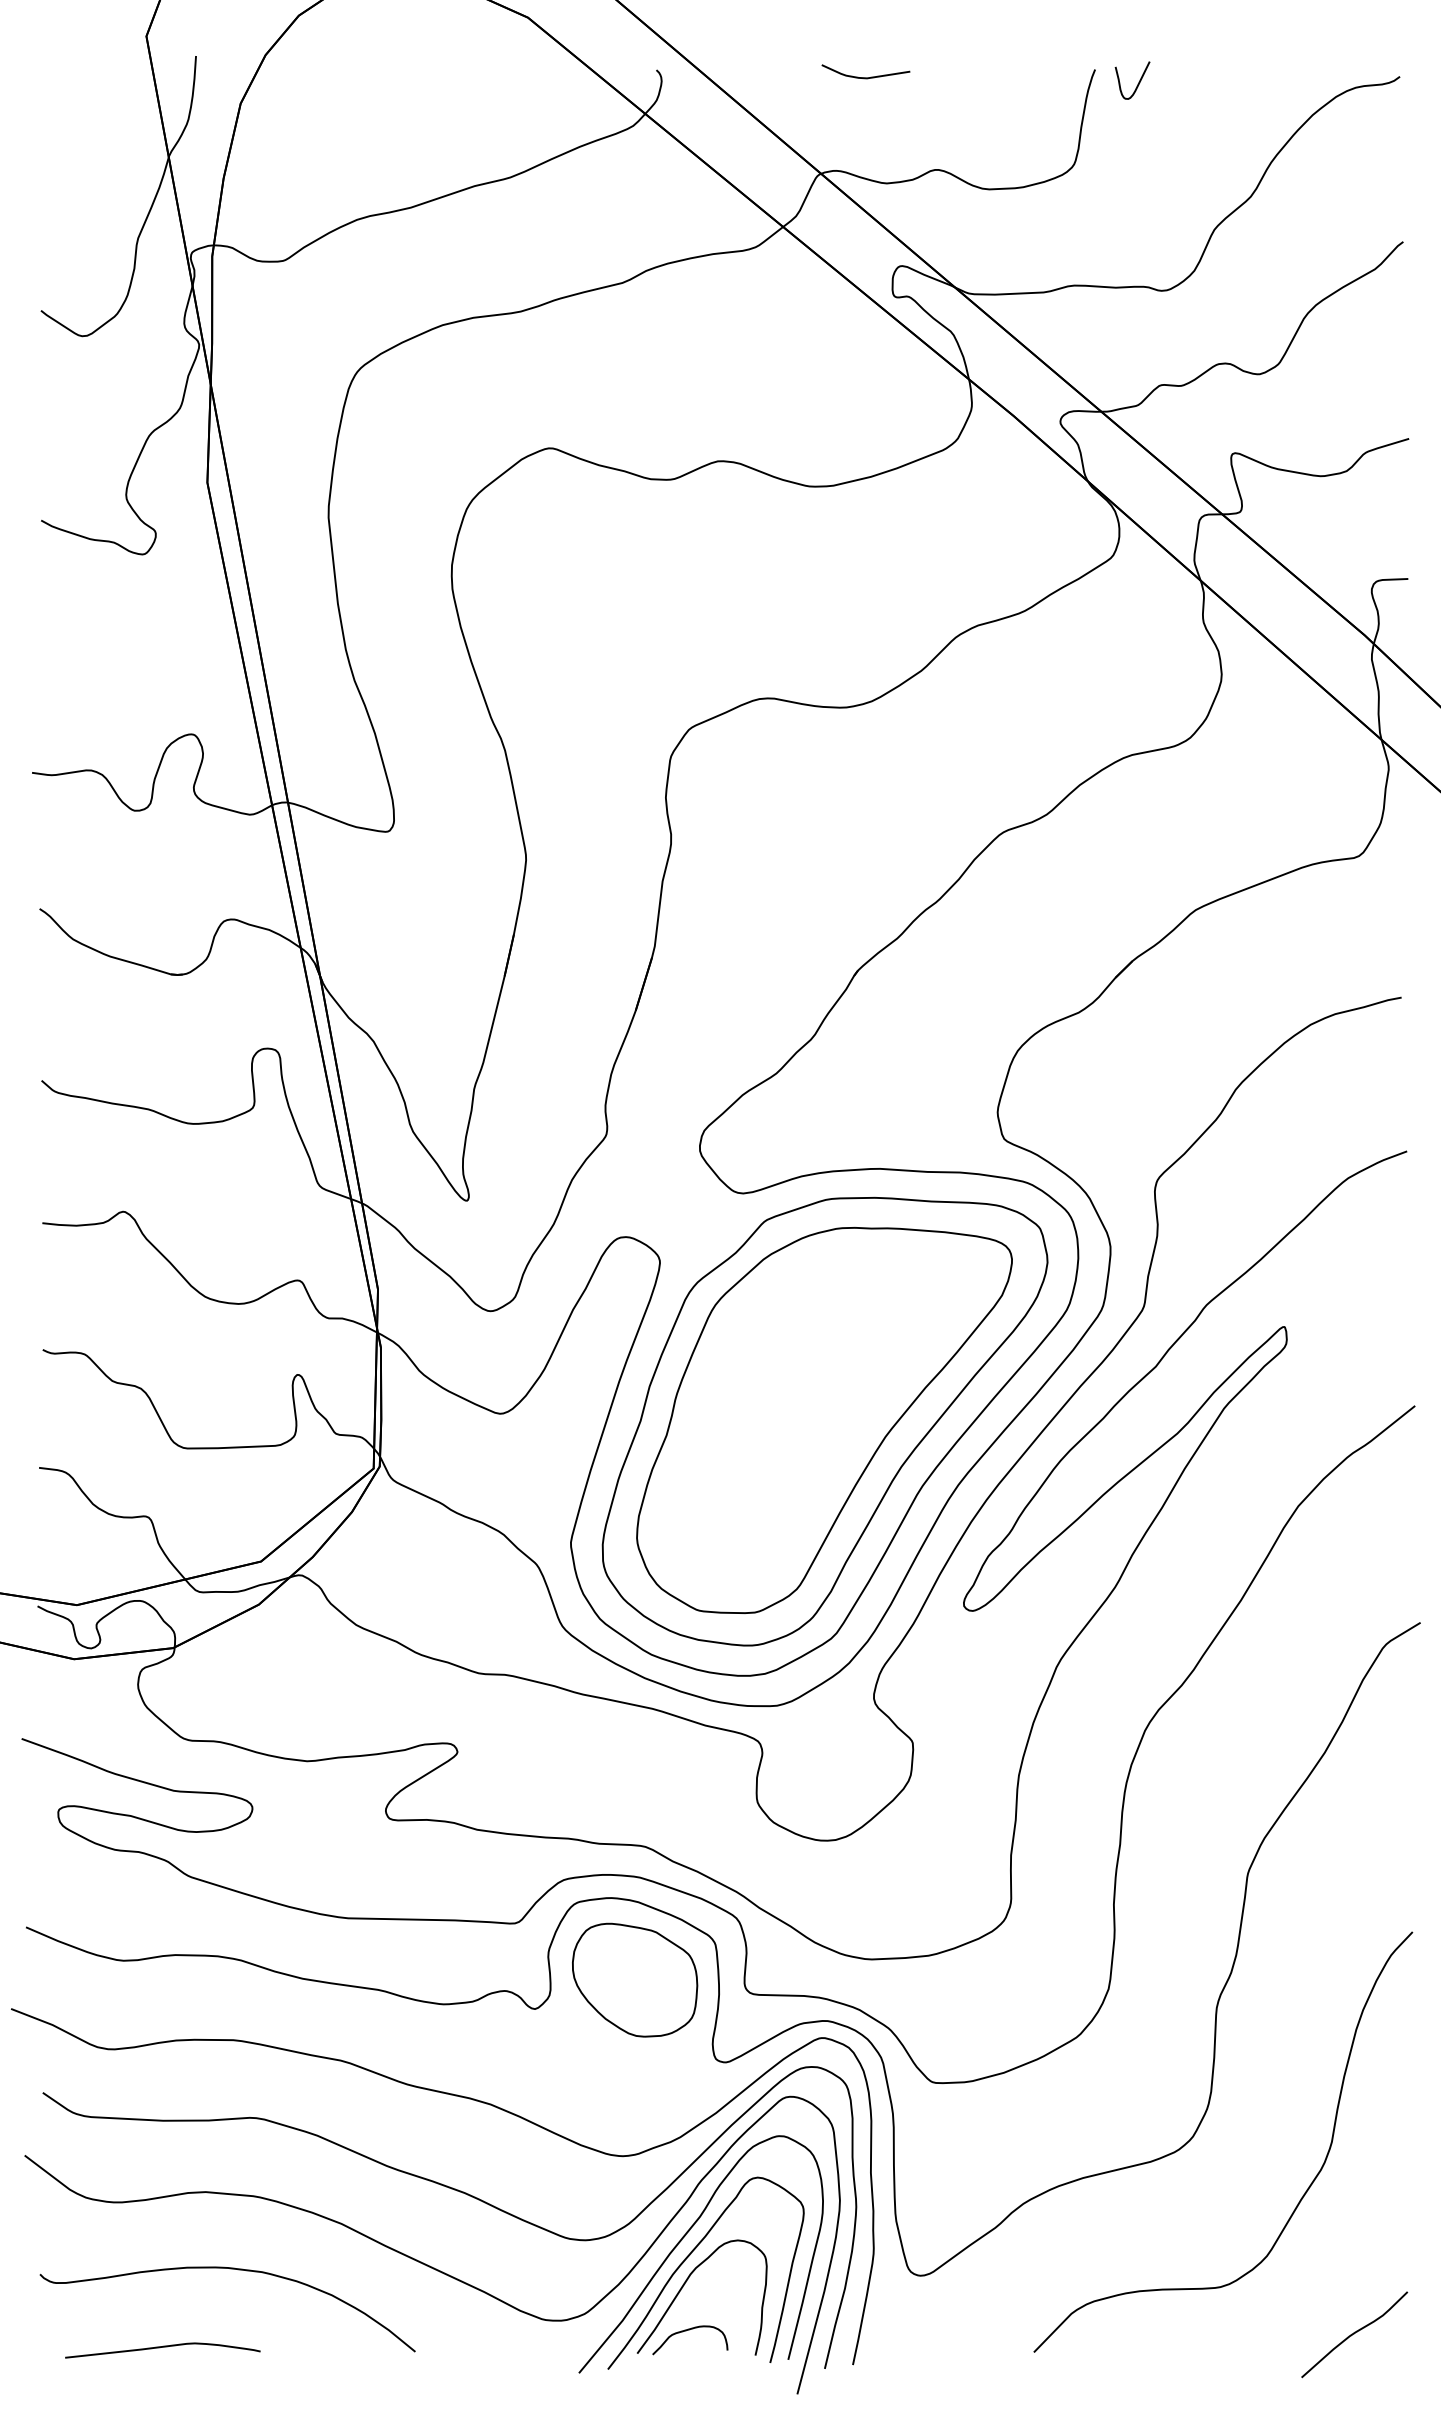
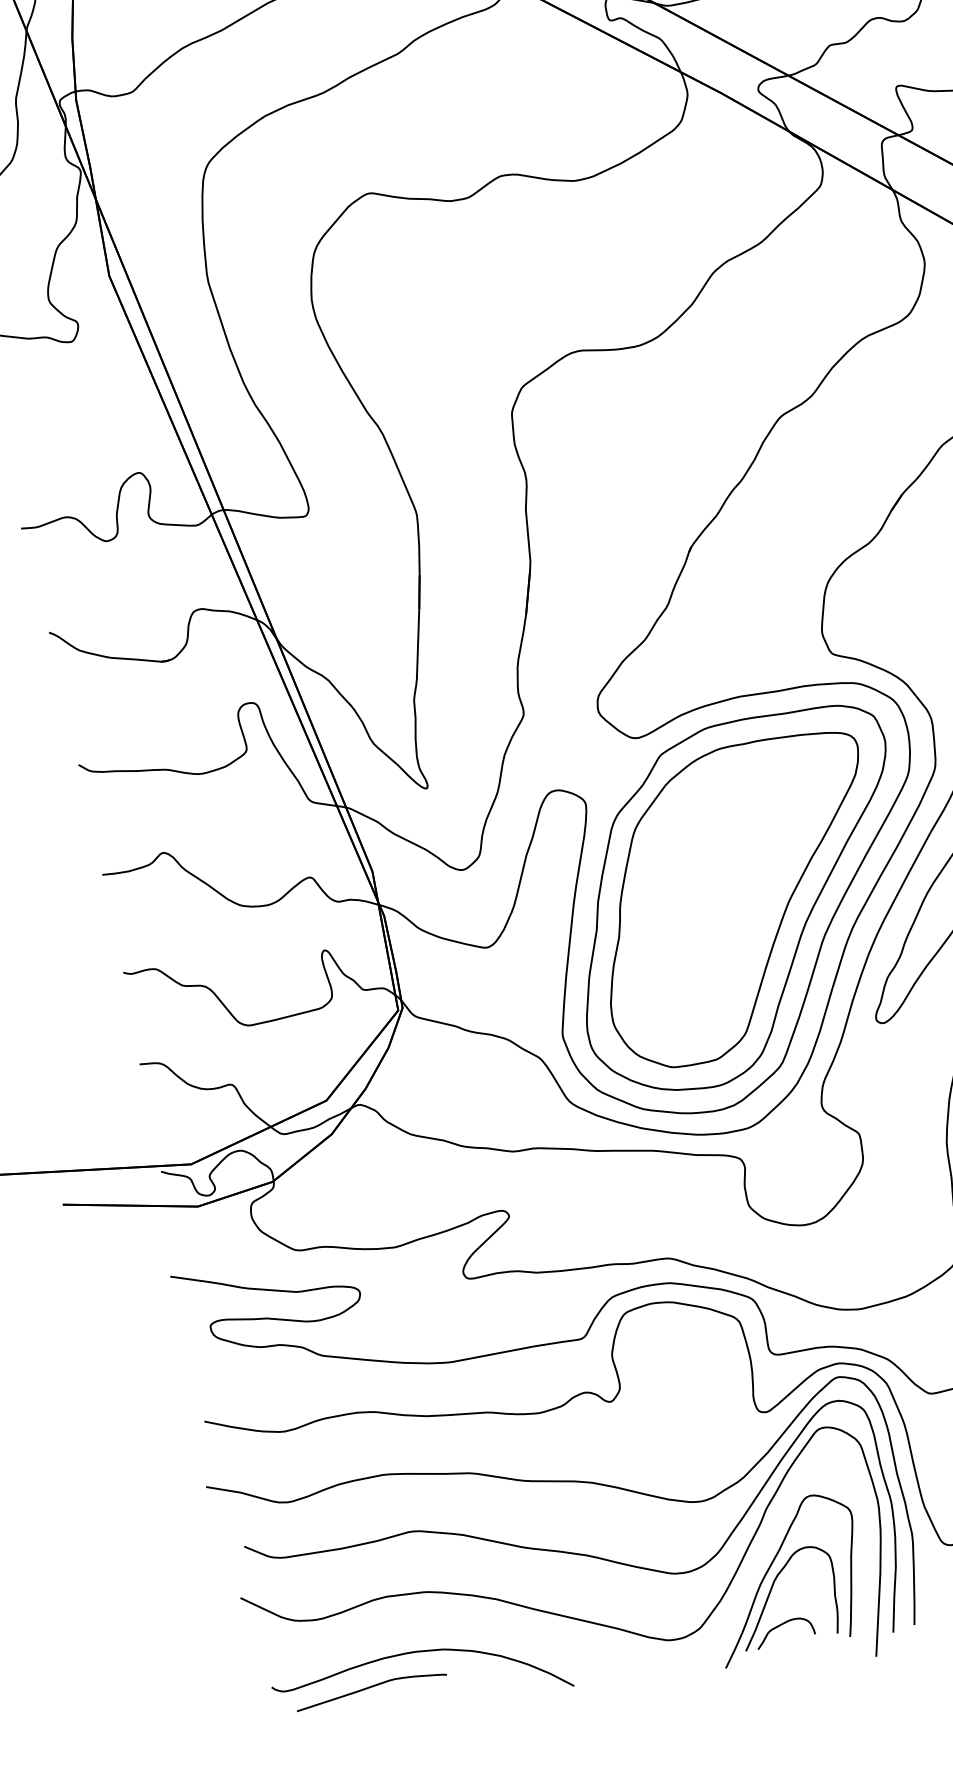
part: (635, 1979) -> (683, 1362), removed
curve: (681, 2241) -> (761, 1557), removed
curve: (162, 2347) -> (370, 1687), moved

